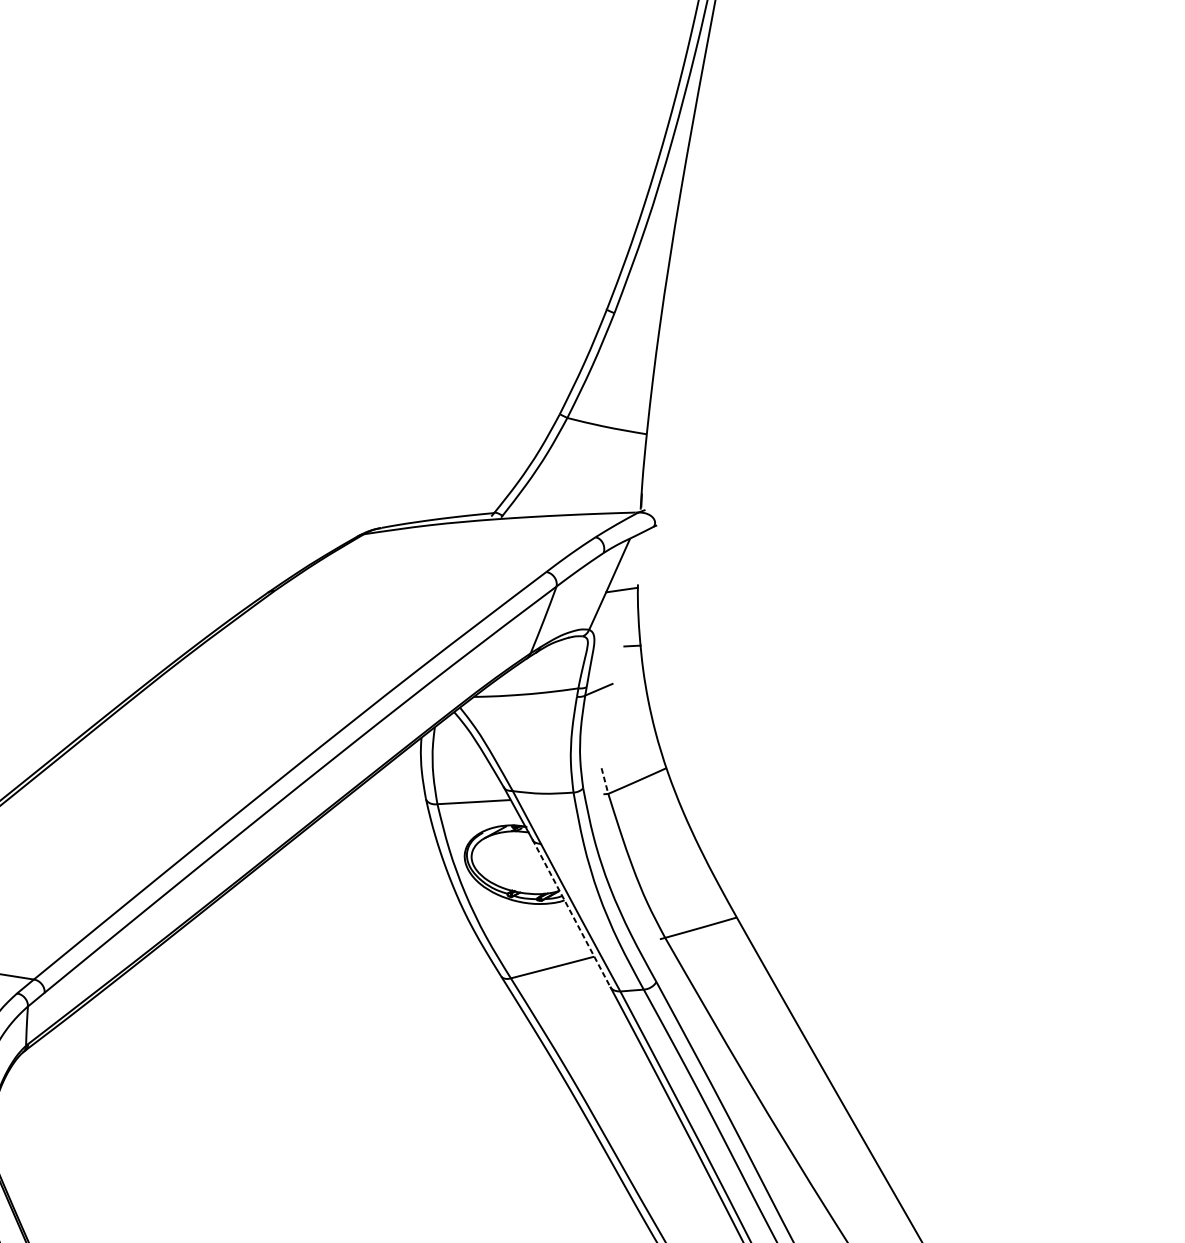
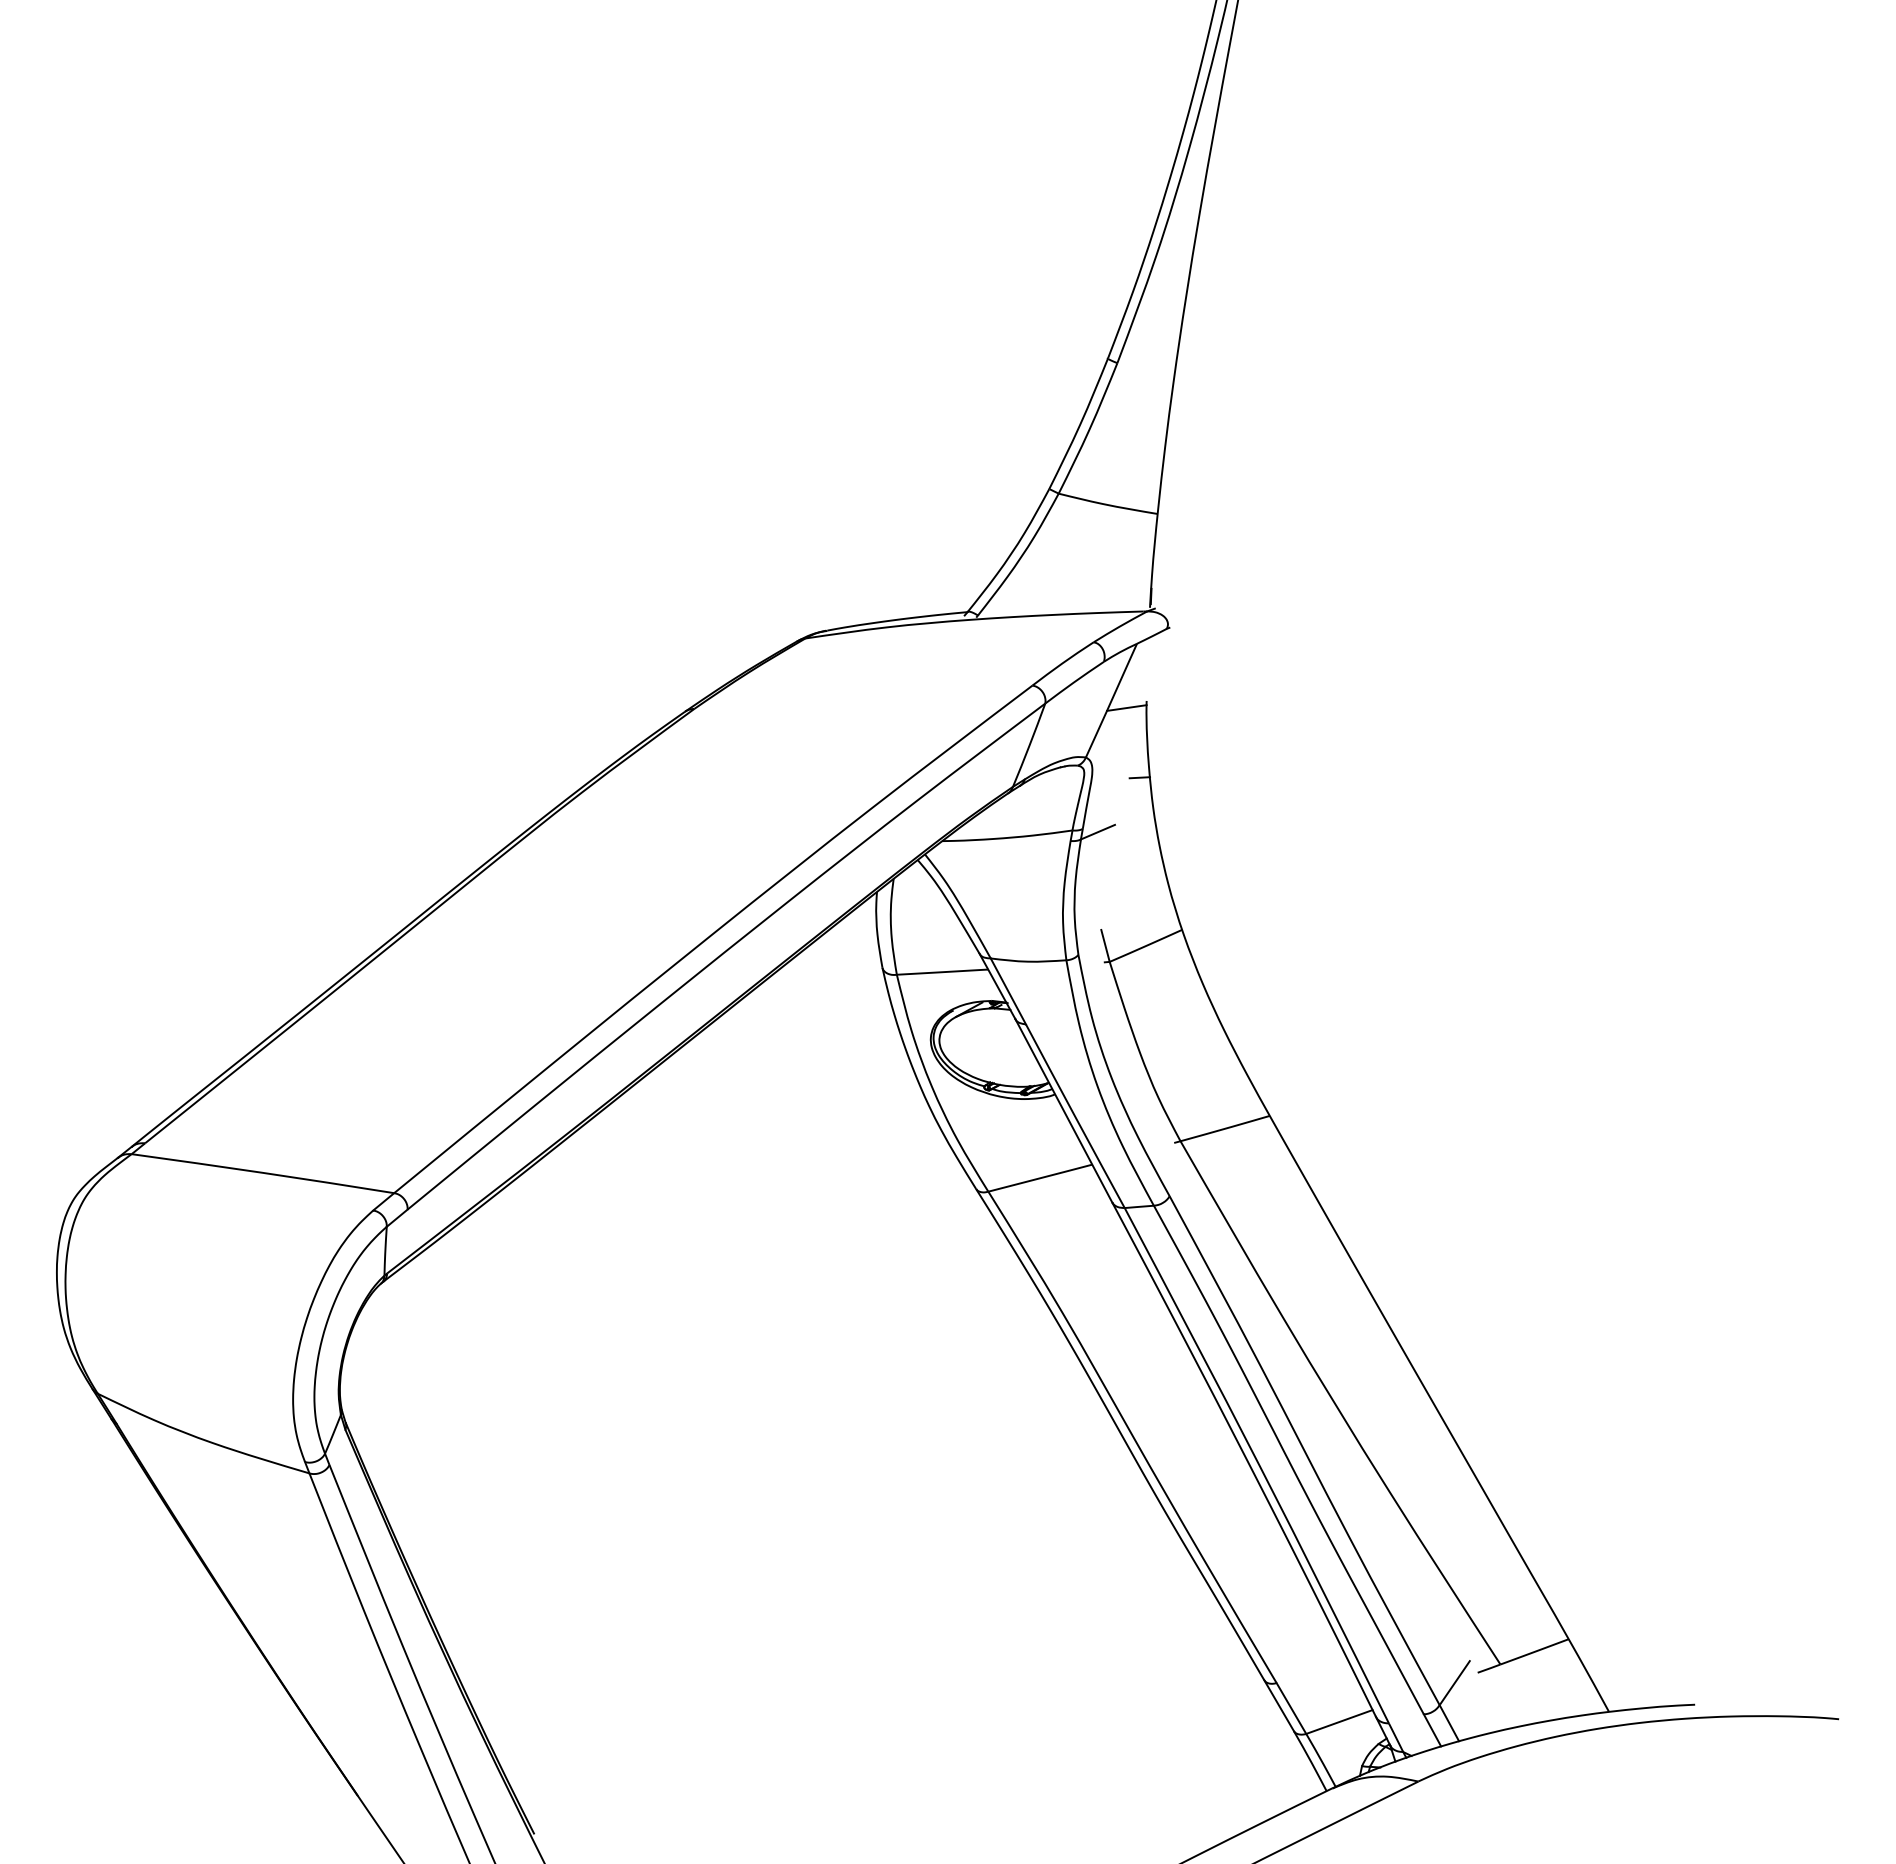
line: (604, 780) -> (1105, 945), dashed -> solid
line: (571, 913) -> (1063, 1110), dashed -> solid

